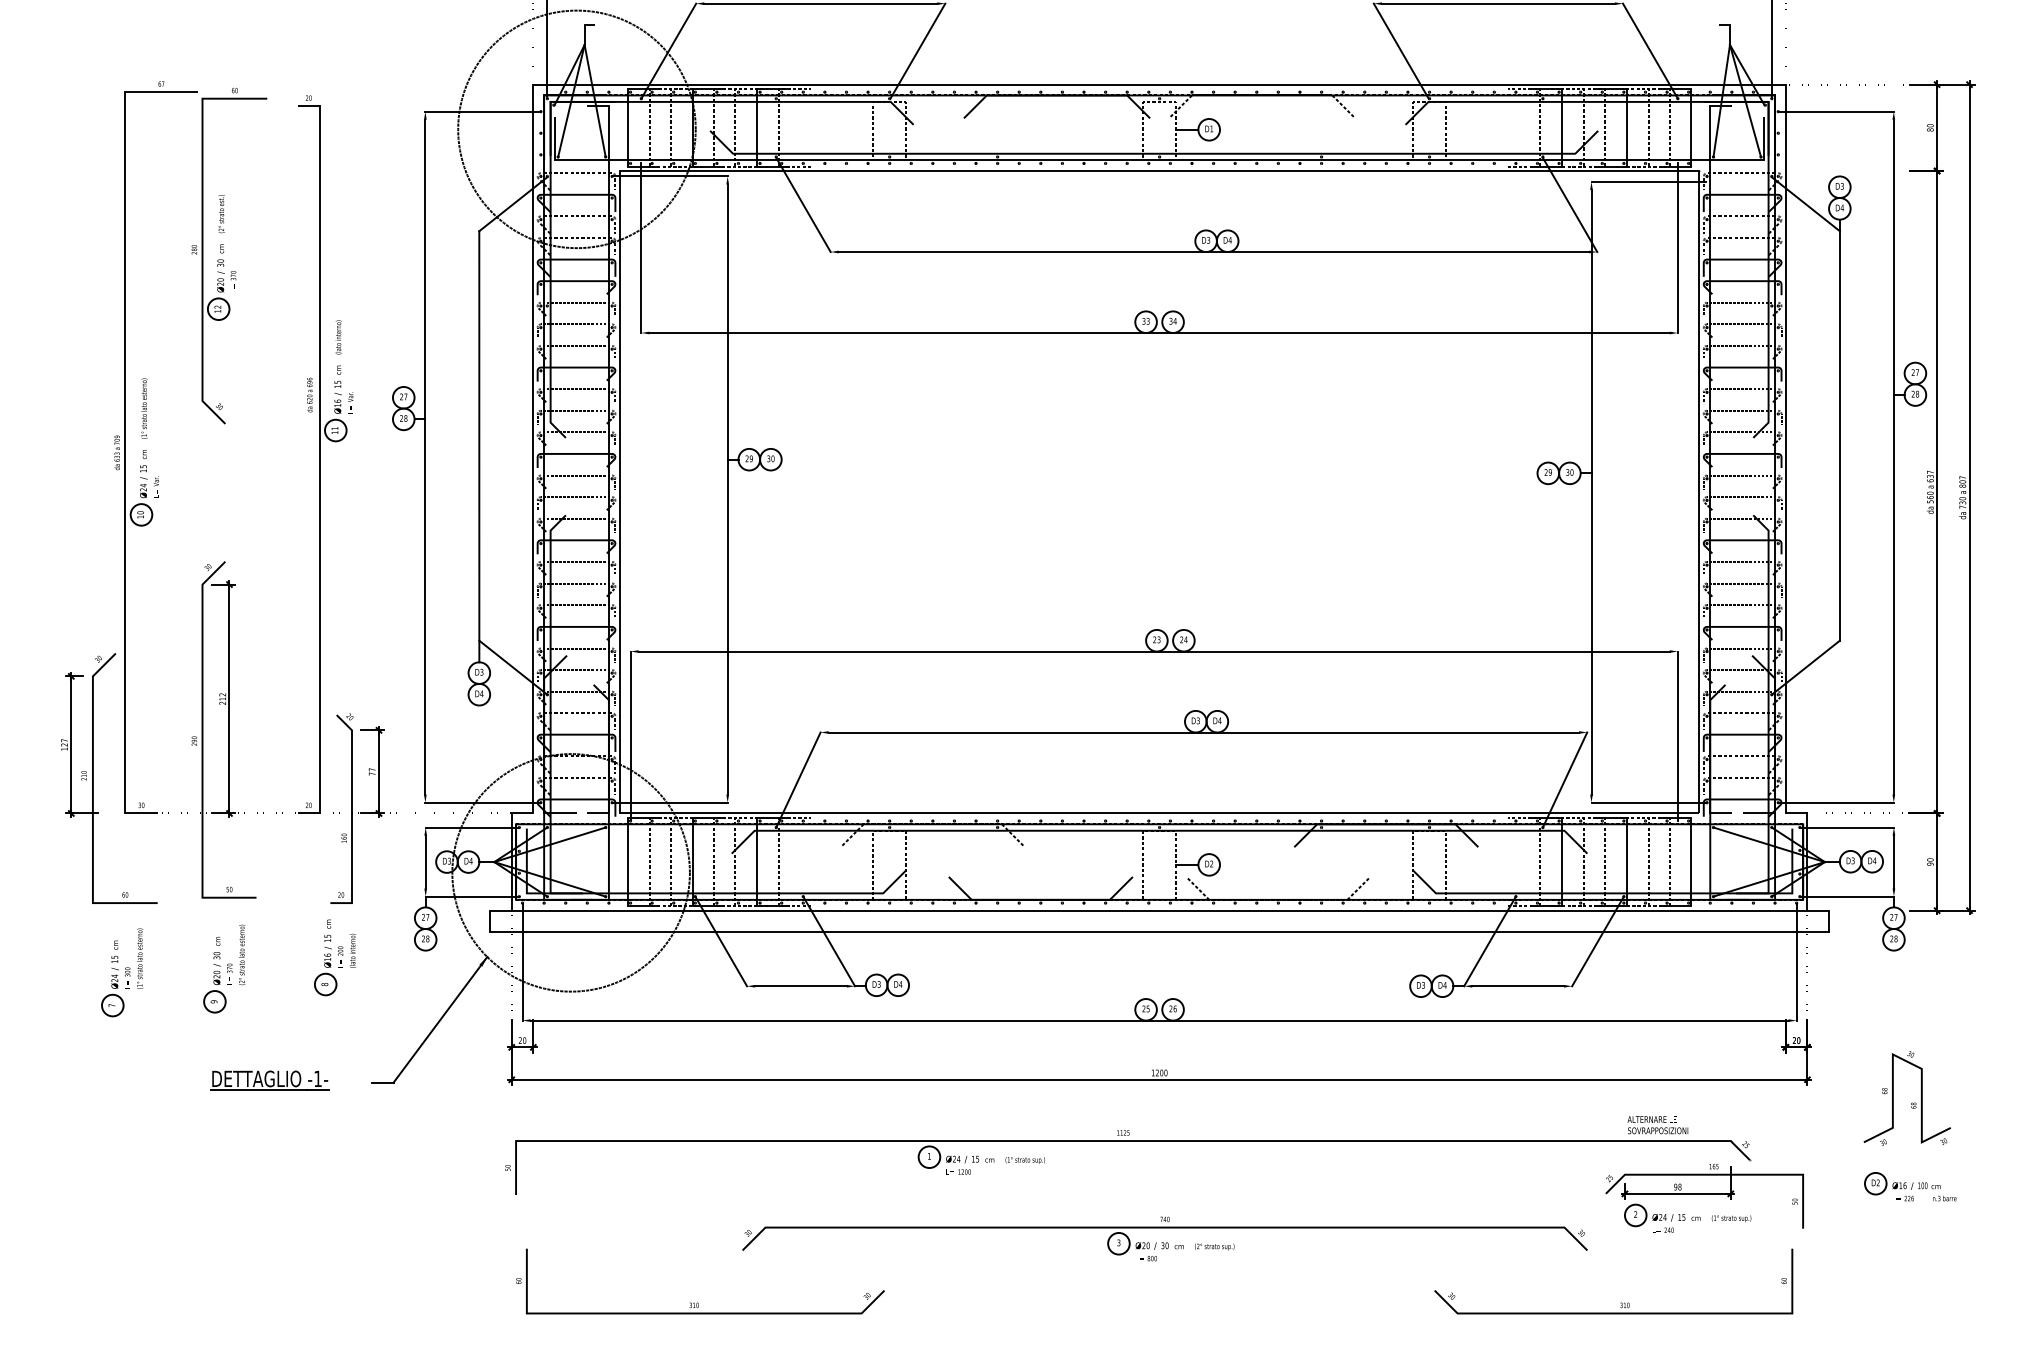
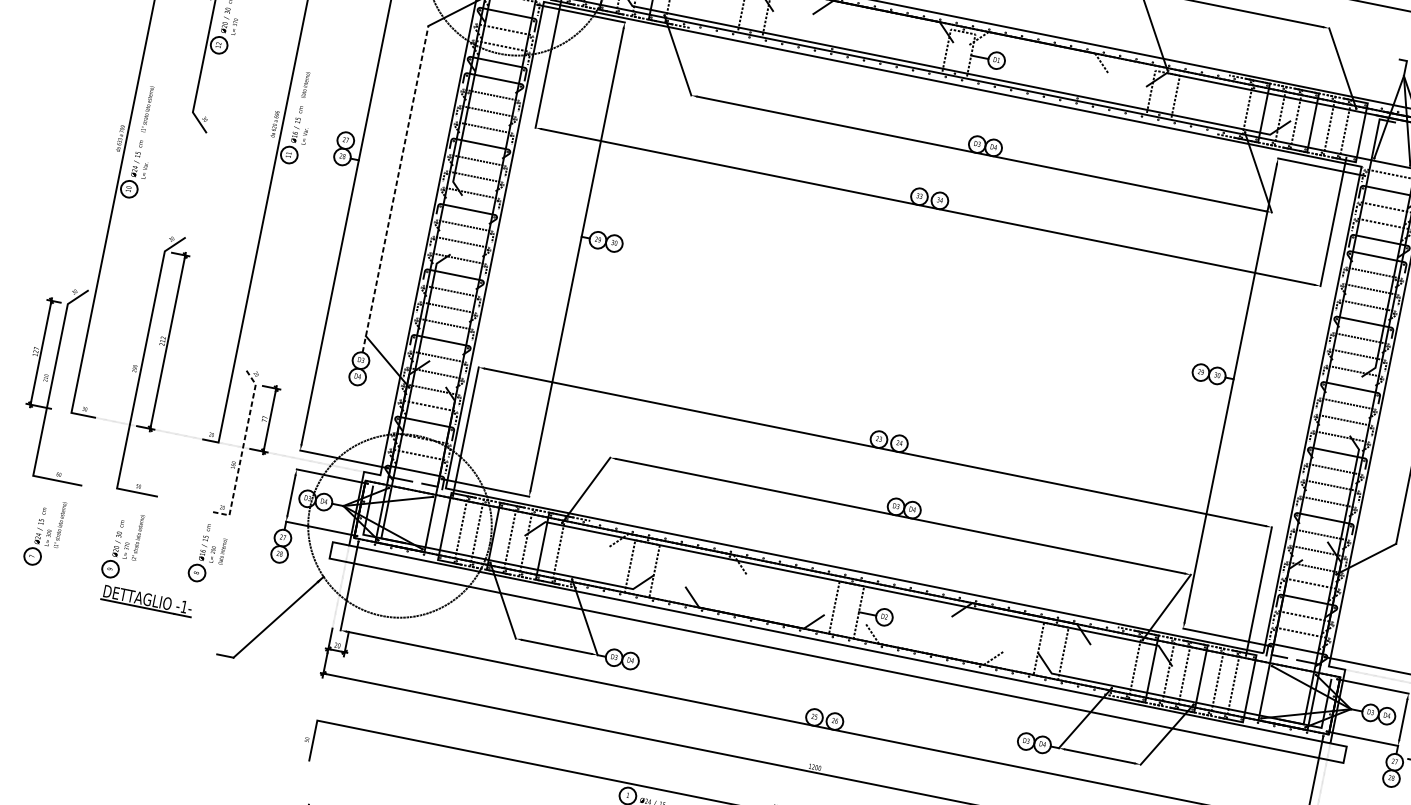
line: (479, 446) -> (395, 189), solid -> dashed
line: (351, 816) -> (242, 449), solid -> dashed
part: (269, 1080) -> (147, 600), moved

